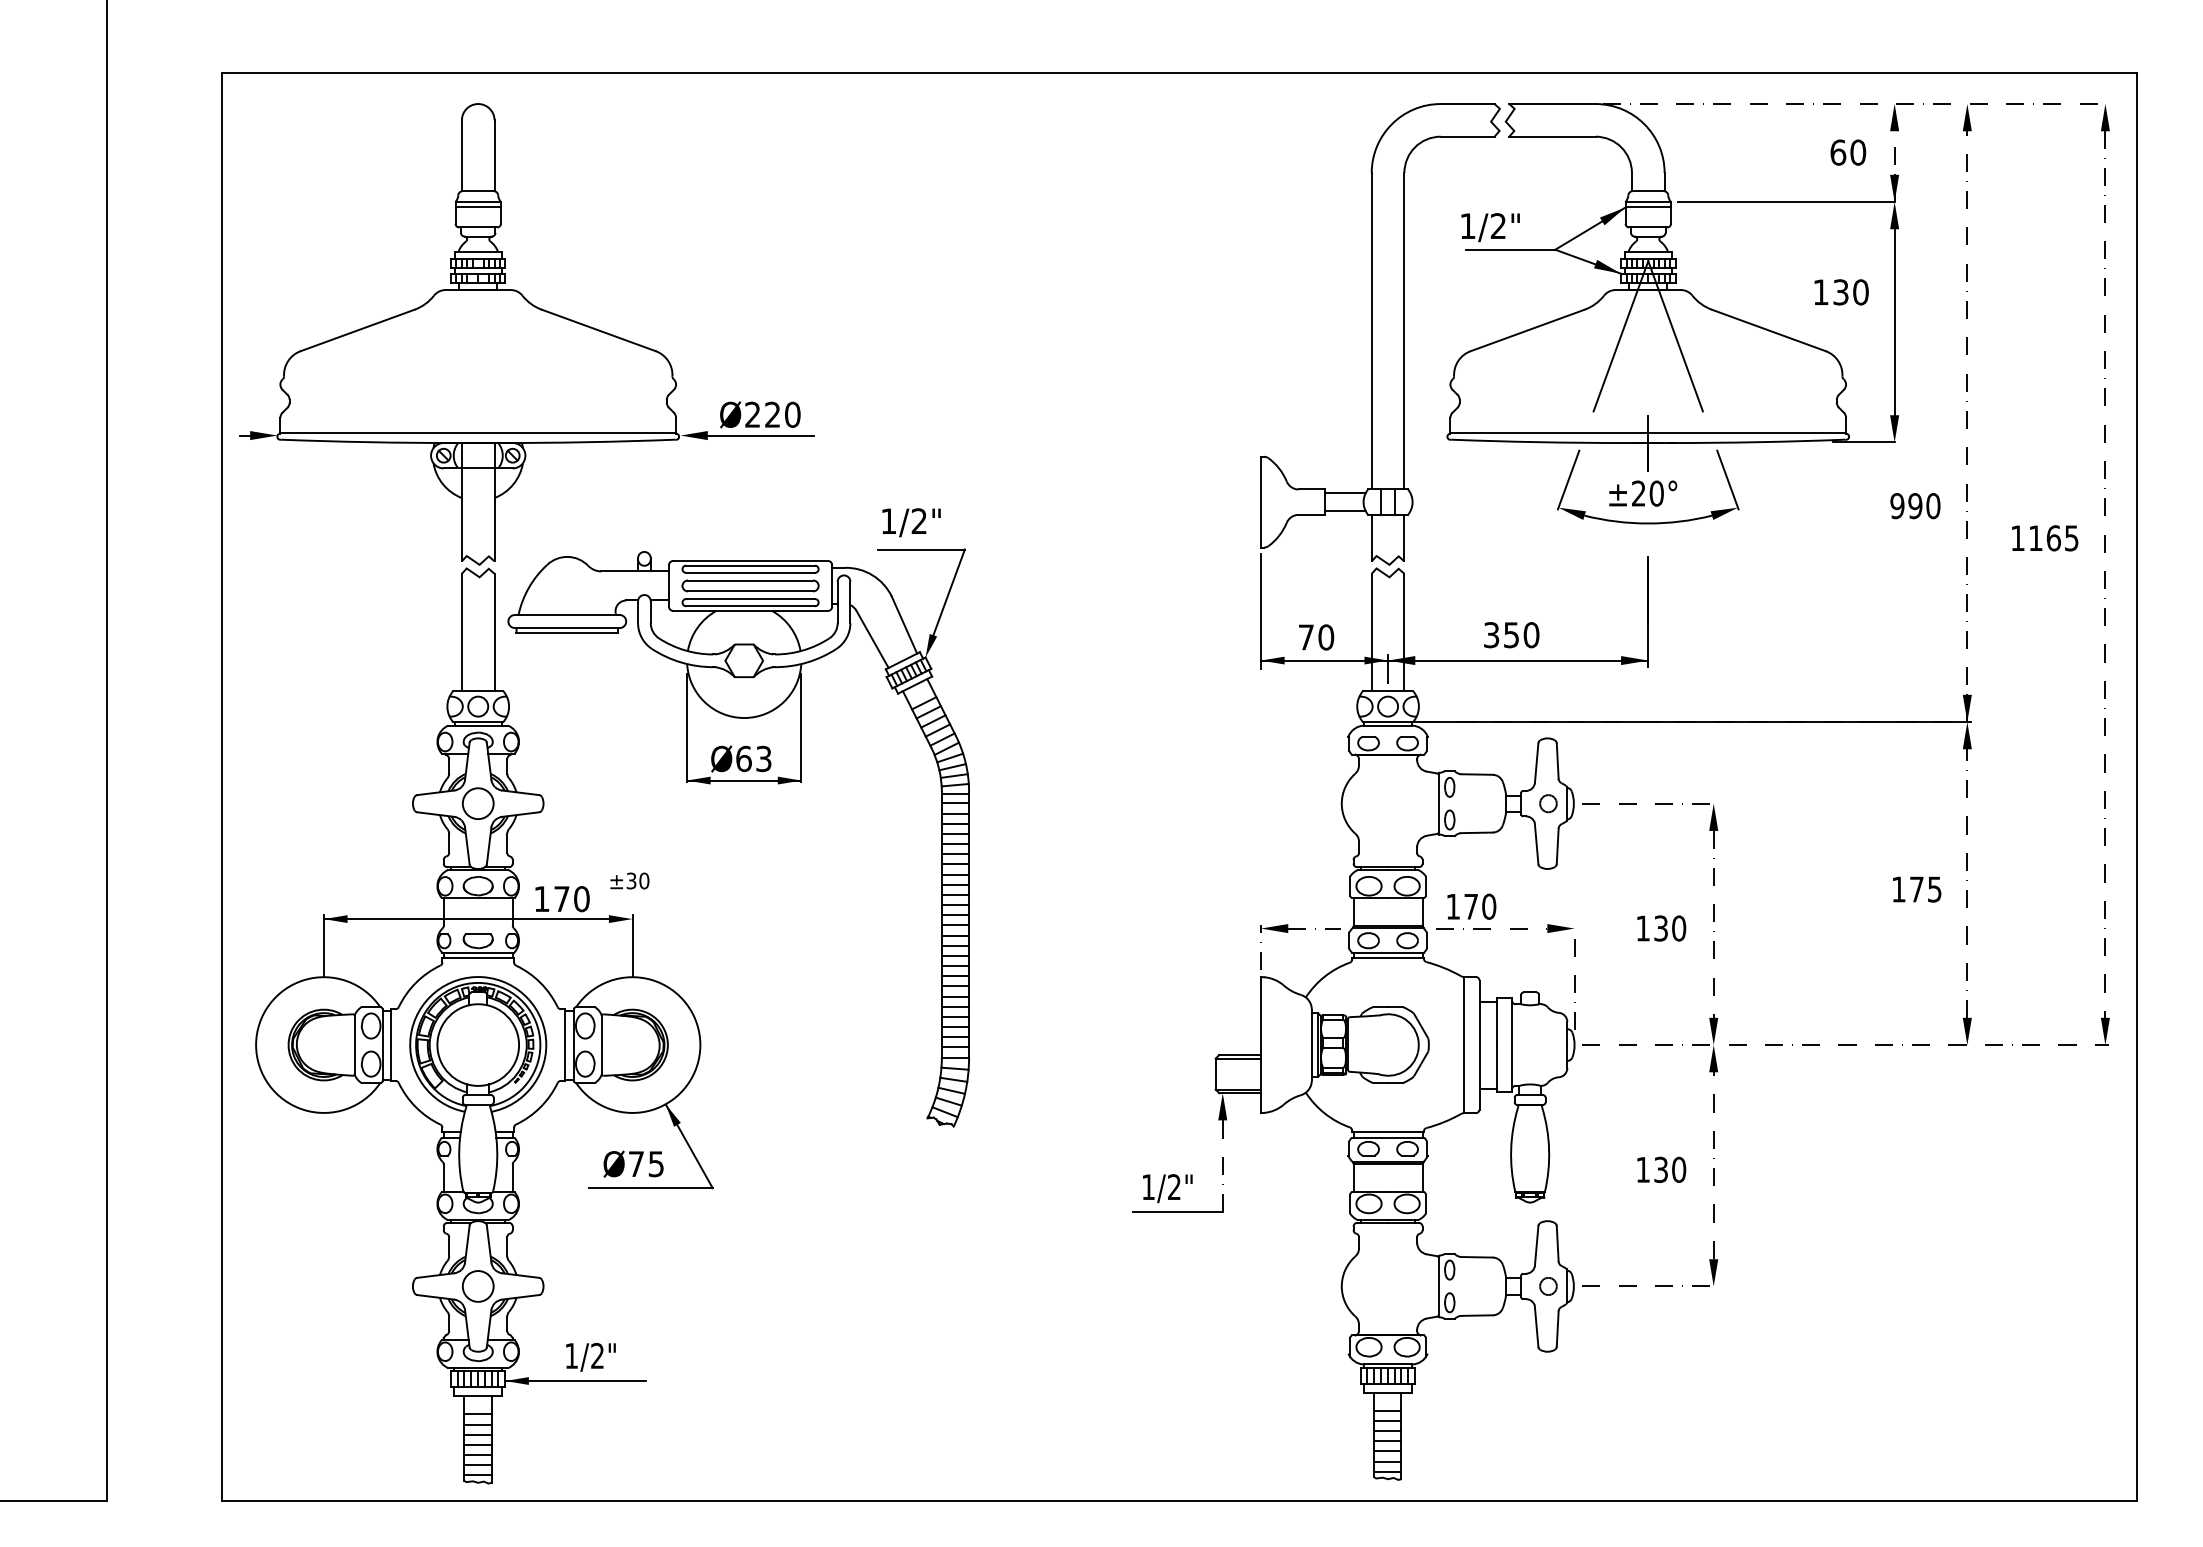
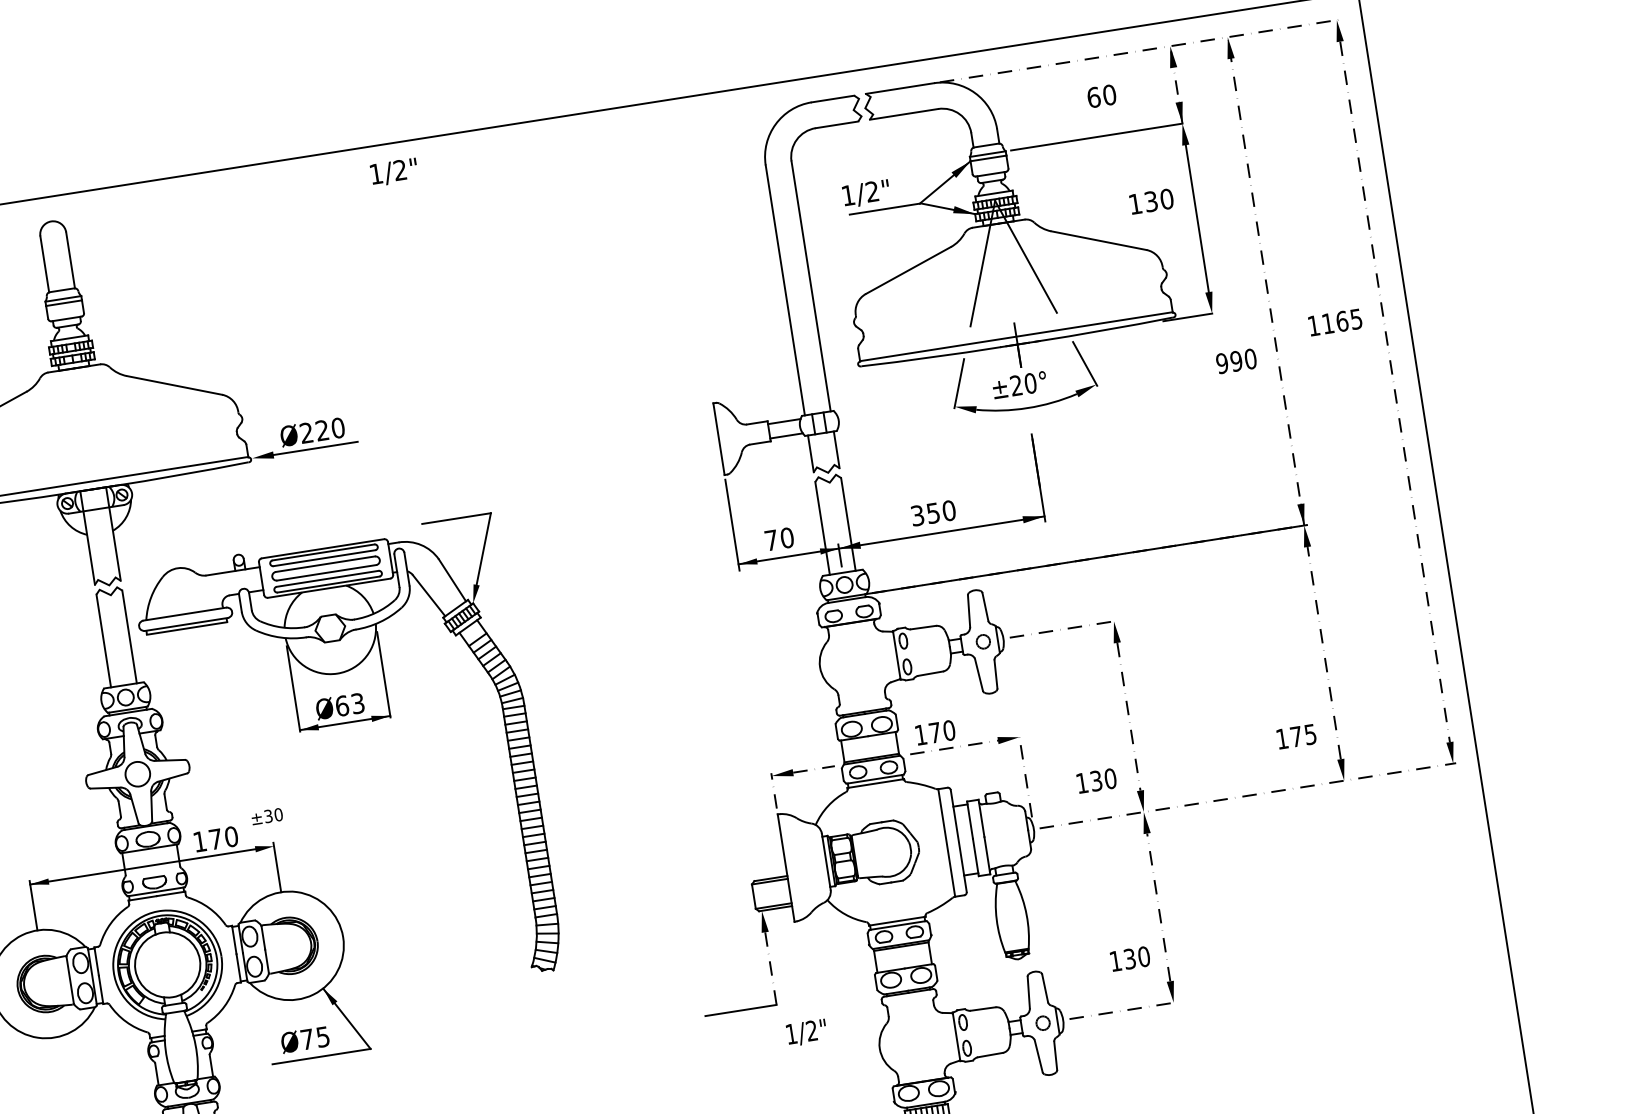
text: (1848, 152) -> (1101, 96), moved
text: (911, 522) -> (394, 172), moved
text: (2045, 538) -> (1335, 322), moved
text: (1917, 889) -> (1296, 736), moved
text: (1661, 928) -> (1096, 780), moved
text: (1661, 1169) -> (1130, 958), moved
text: (1167, 1188) -> (806, 1032), moved

